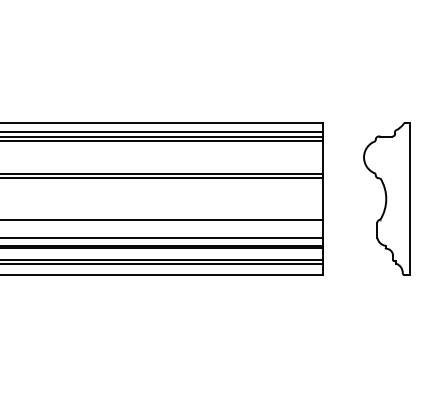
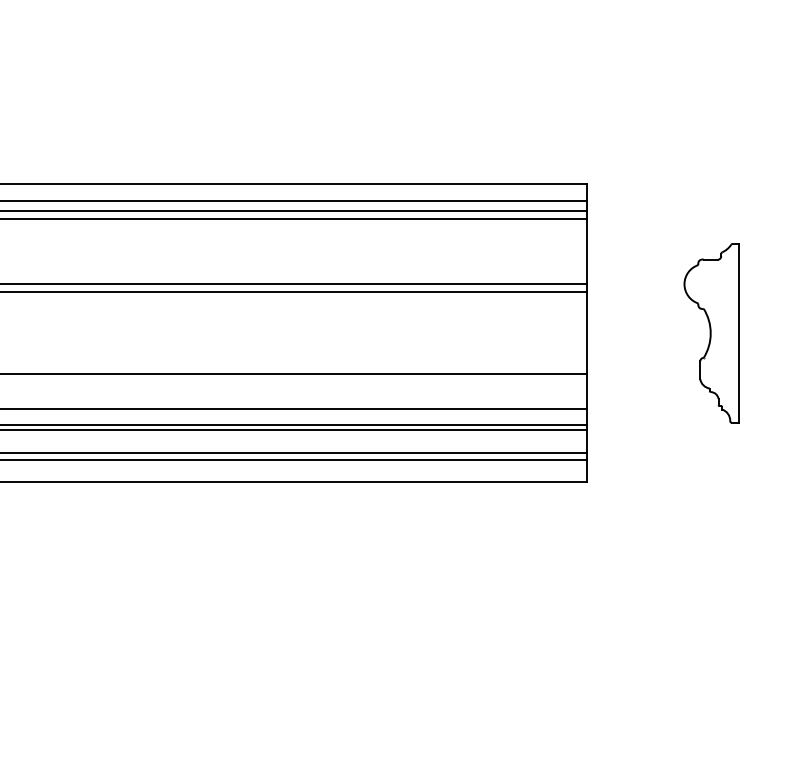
part: (386, 198) -> (710, 332), size x0.6

